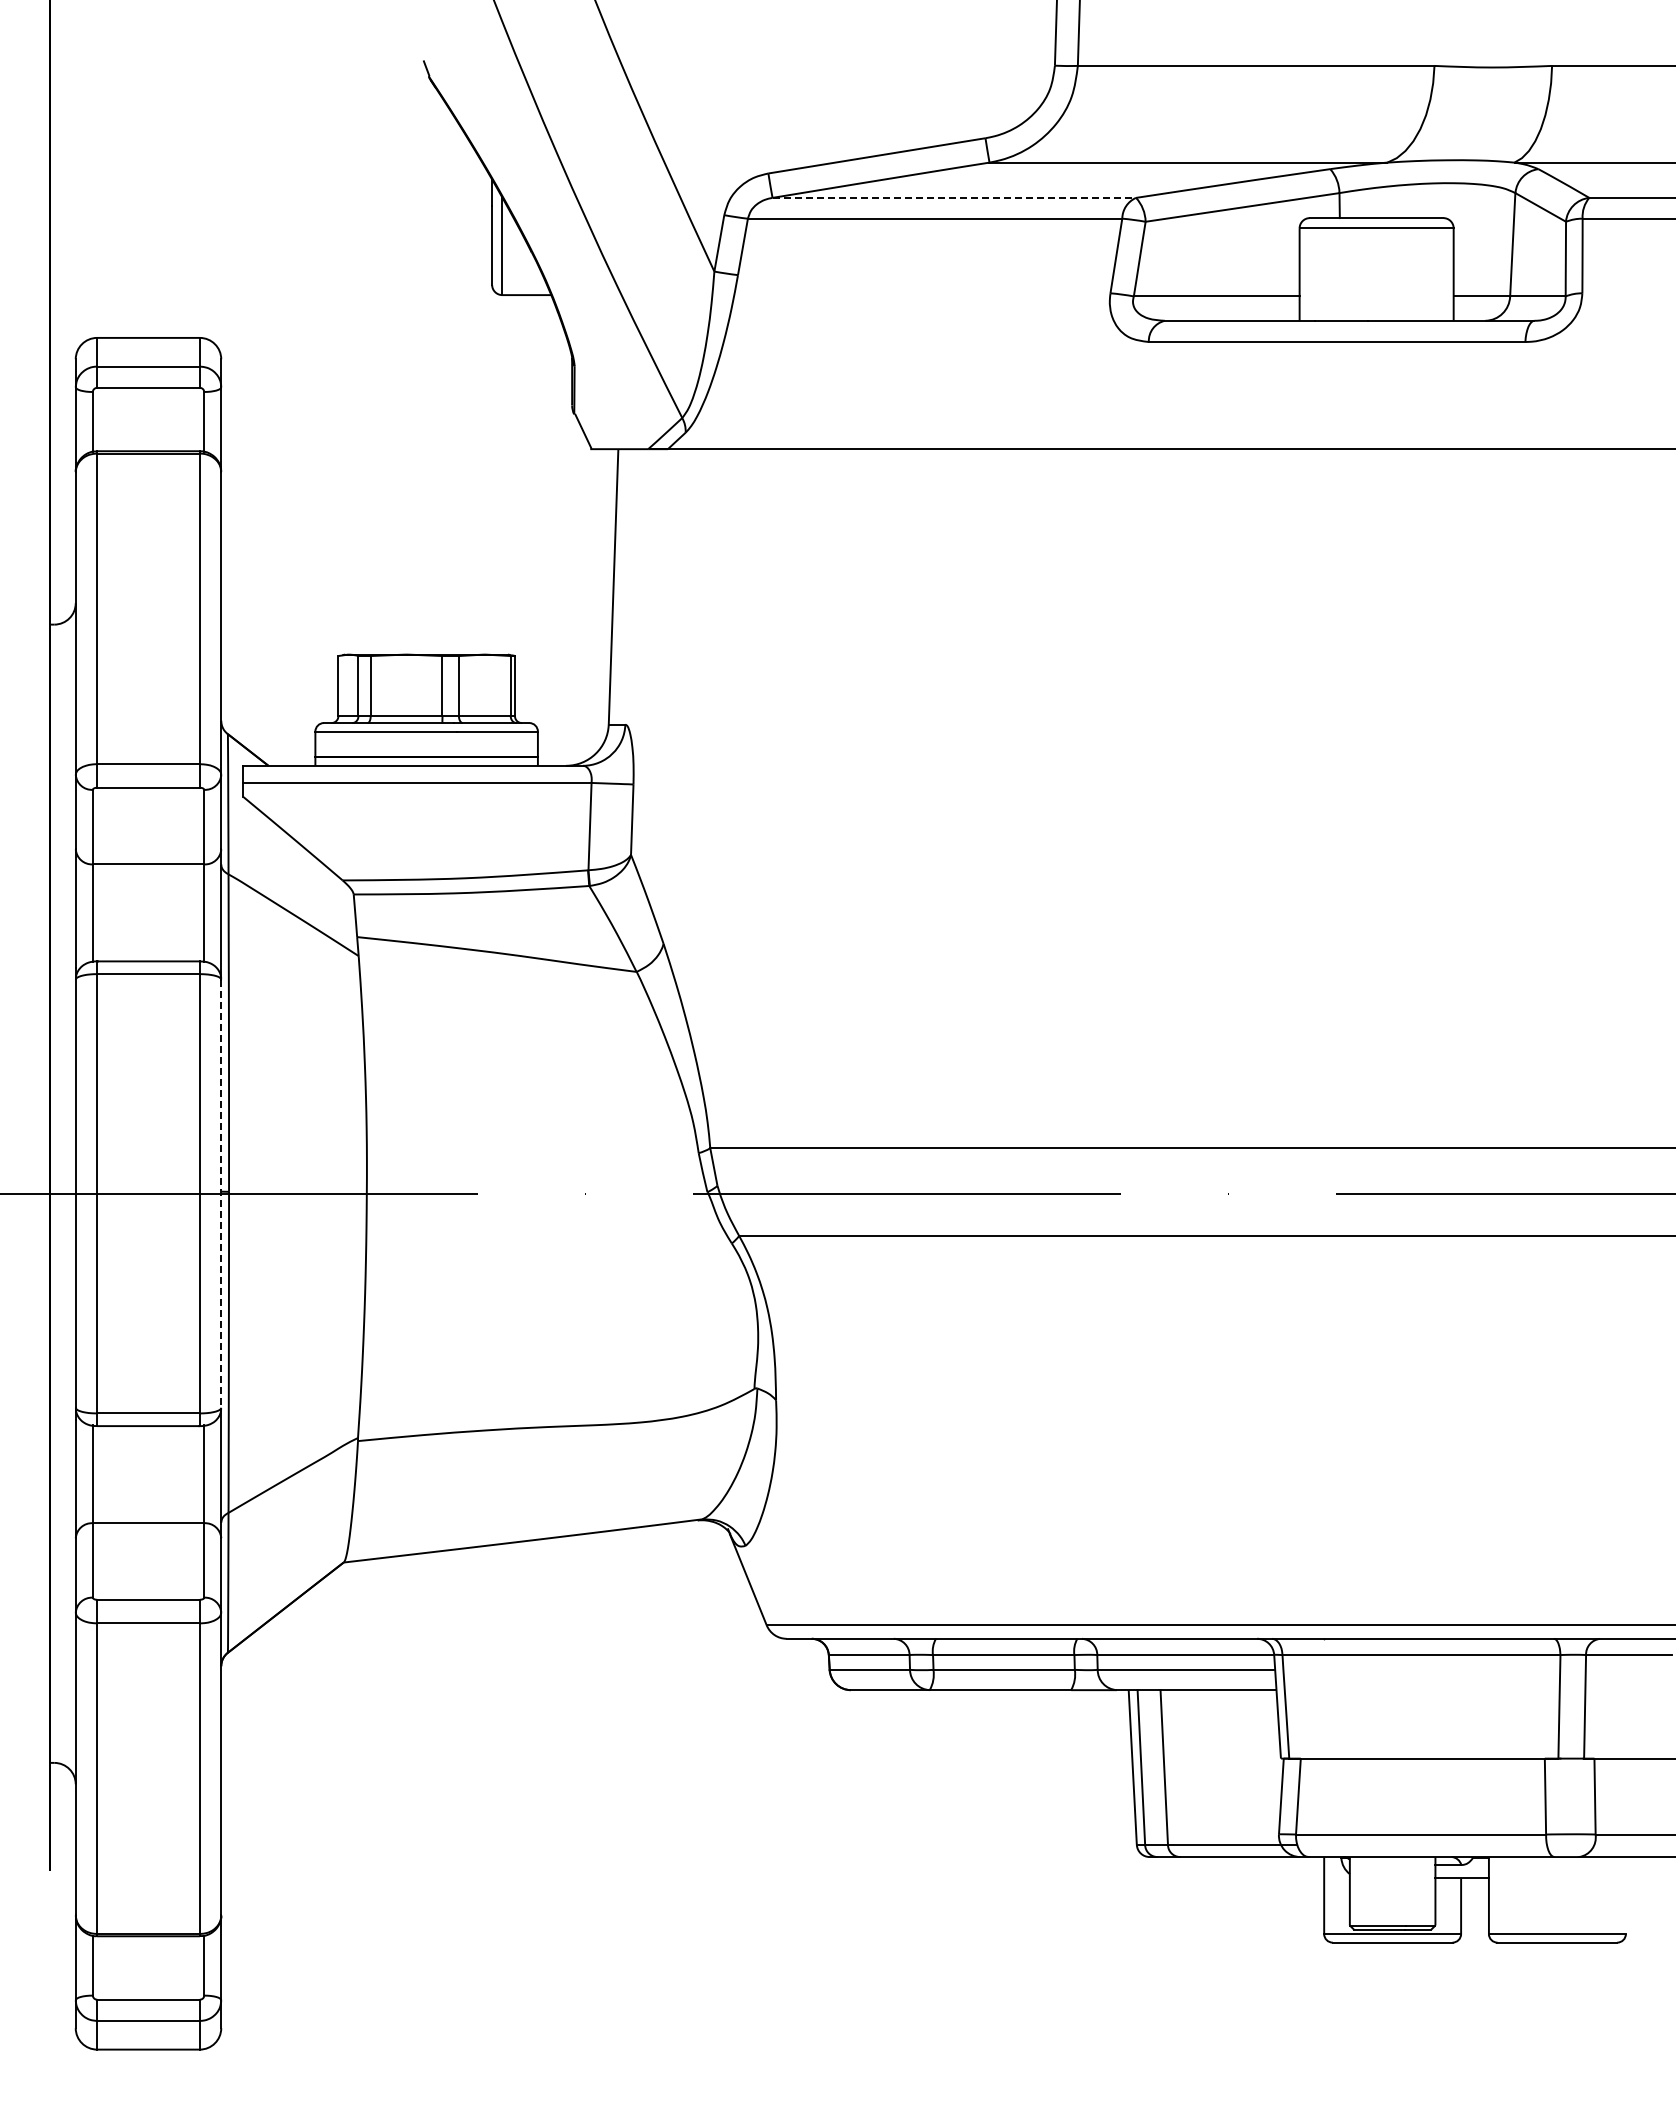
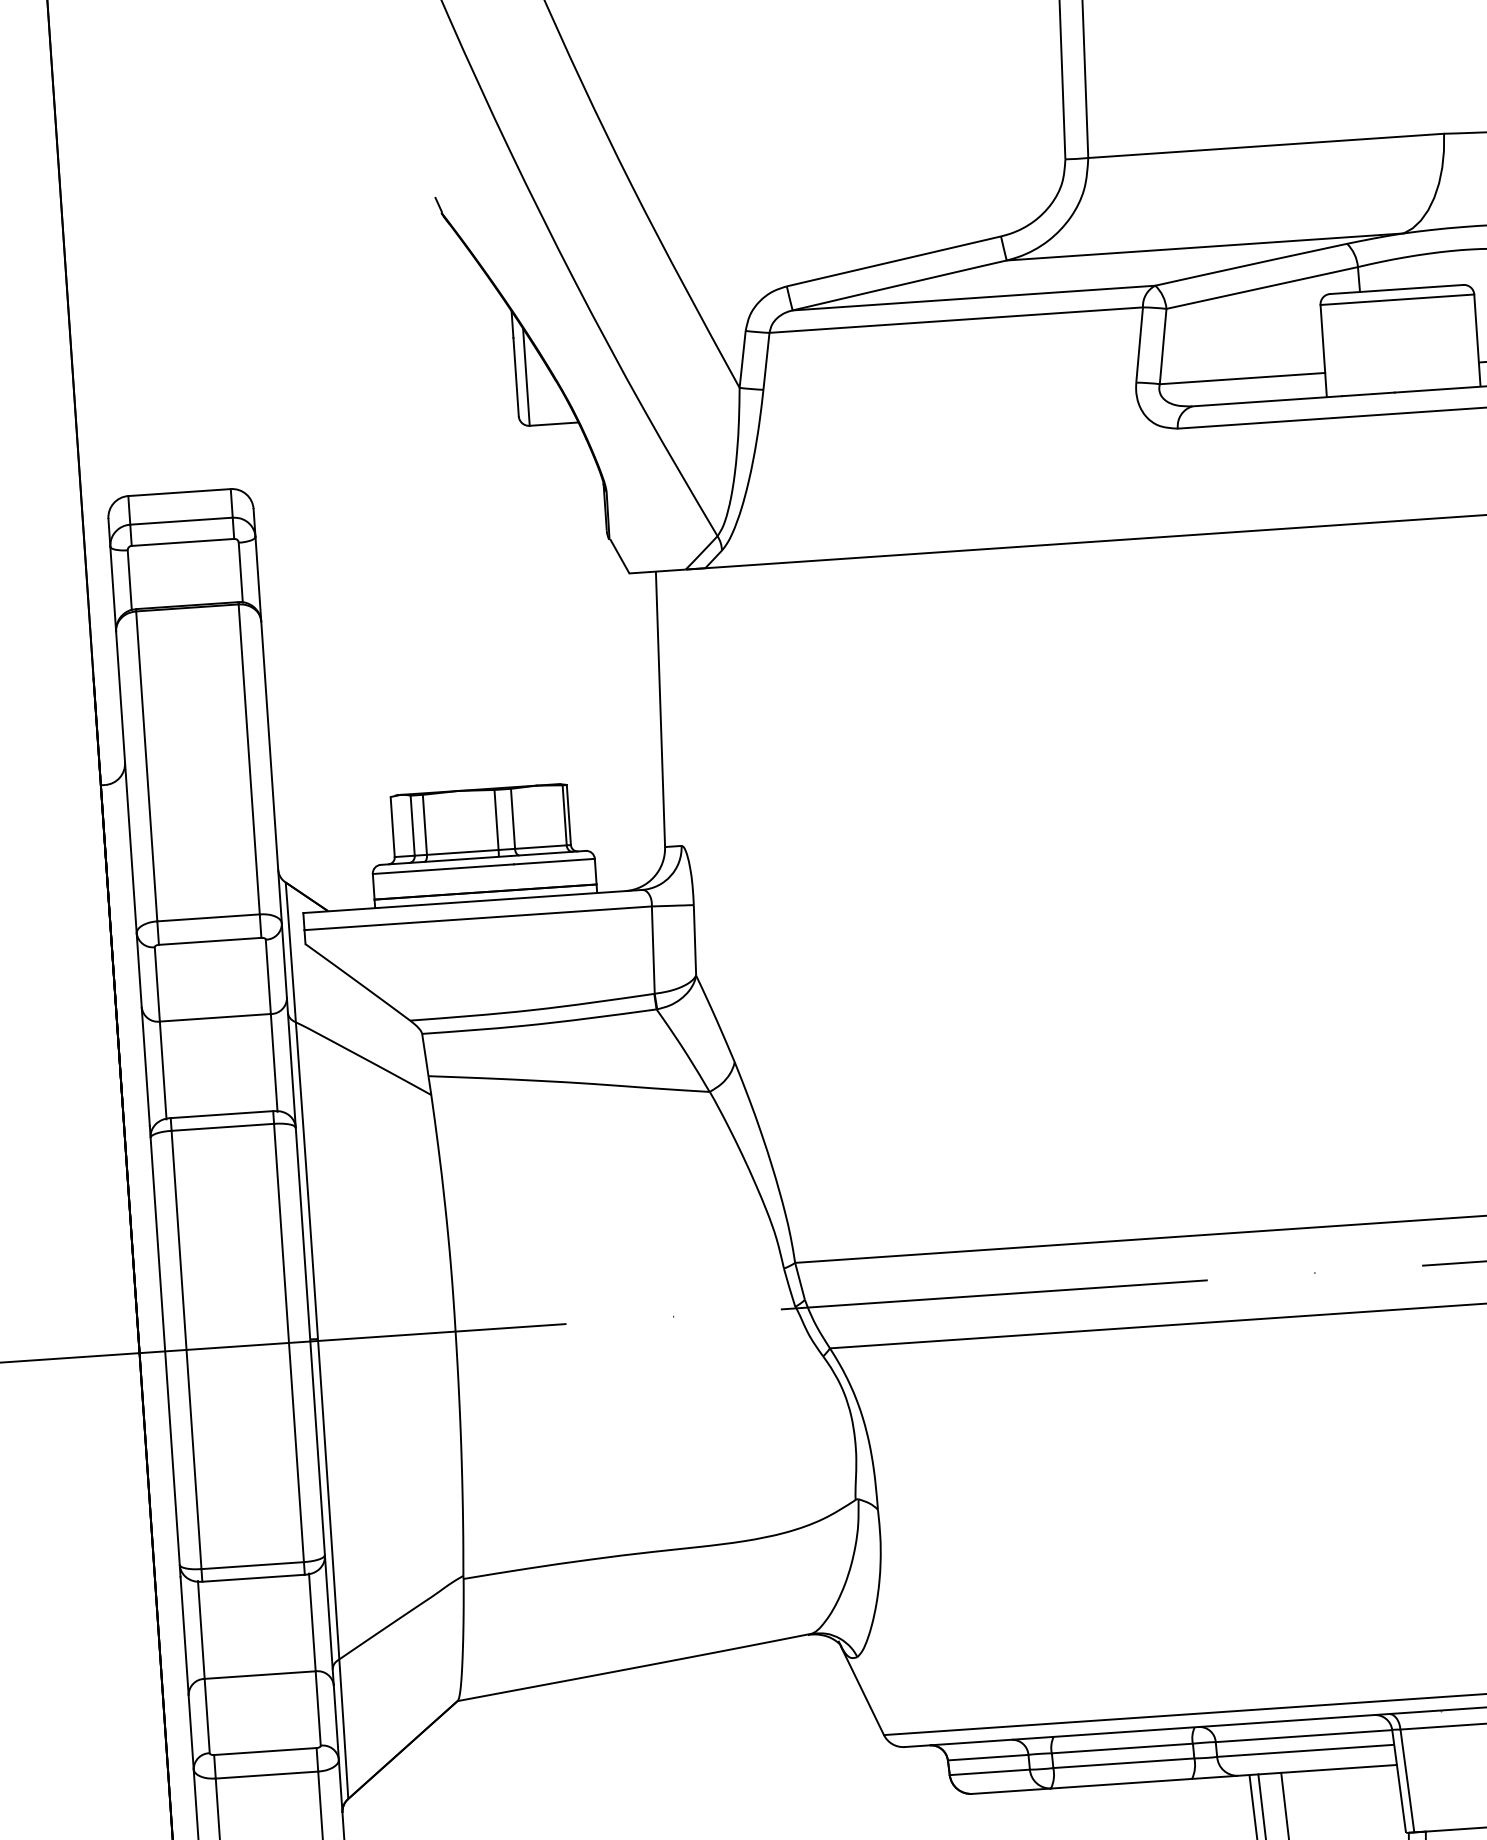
line: (954, 197) -> (974, 297), dashed -> solid
line: (221, 1194) -> (310, 1342), dashed -> solid

